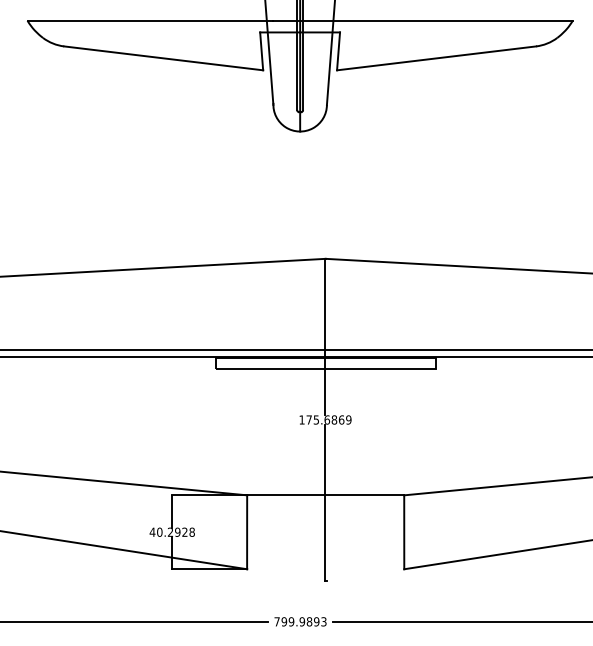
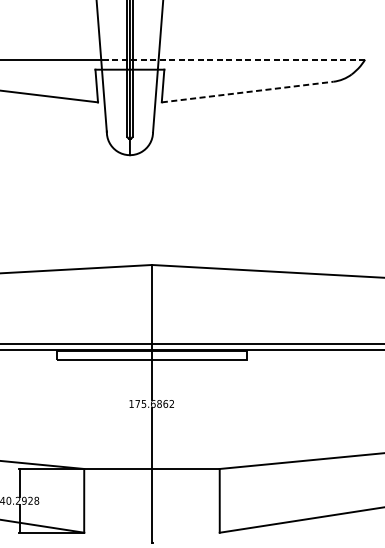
line: (422, 20) -> (235, 59), solid -> dashed
line: (437, 58) -> (248, 92), solid -> dashed
text: (348, 419) -> (171, 403), 175.6869 -> 175.6862

